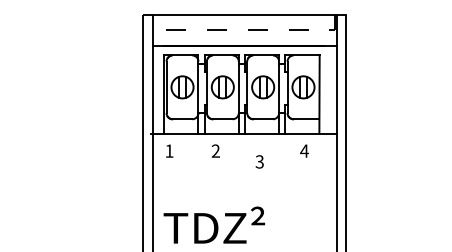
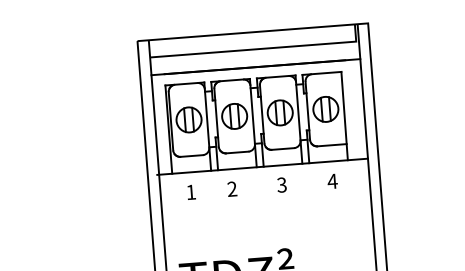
line: (252, 29) -> (263, 48), dashed -> solid
text: (169, 150) -> (191, 191), moved
text: (259, 161) -> (281, 184), moved

